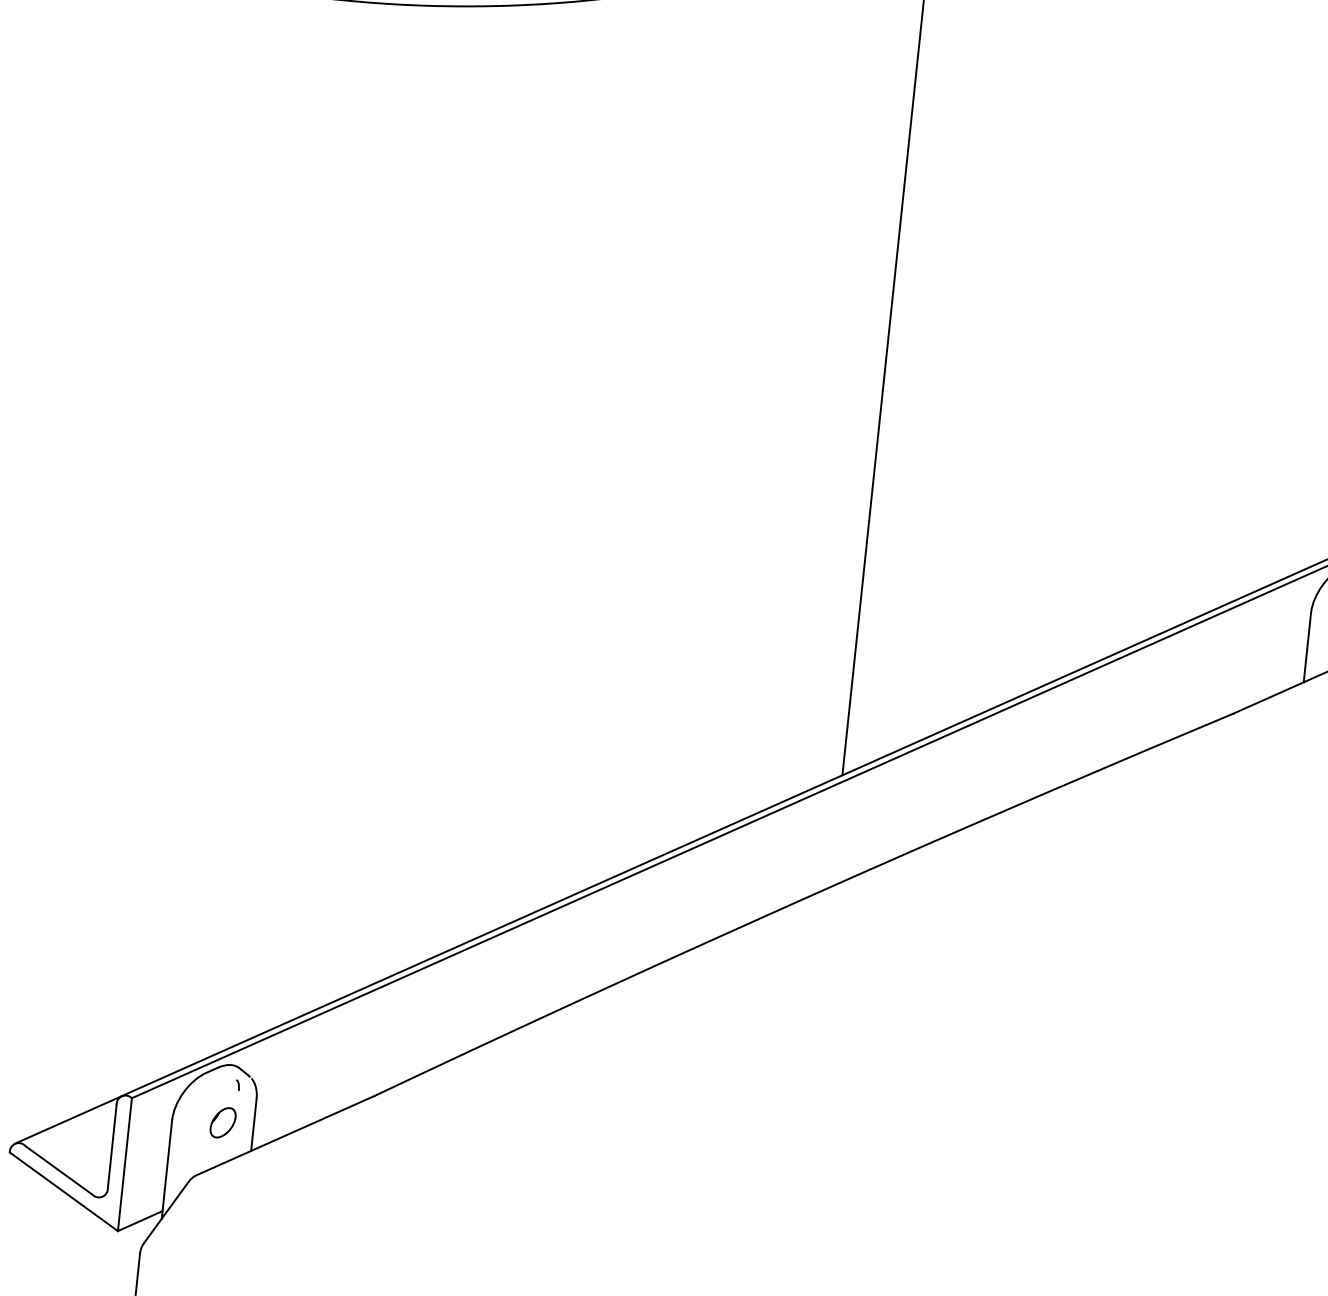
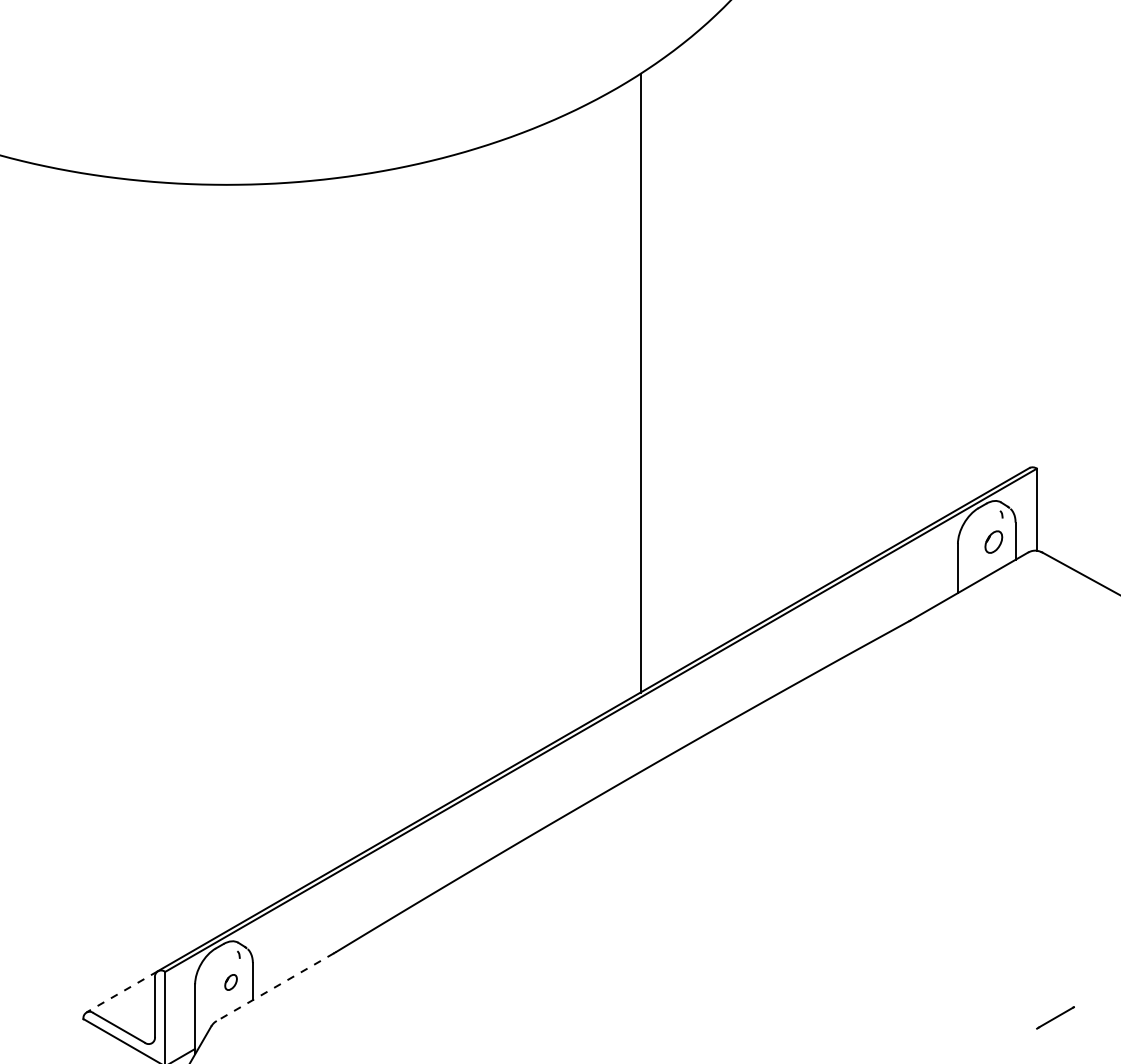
line: (67, 1120) -> (121, 992), solid -> dashed
part: (222, 1122) -> (230, 982), size x0.7
line: (284, 1136) -> (275, 987), solid -> dashed

